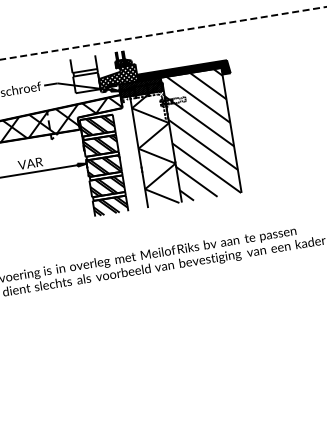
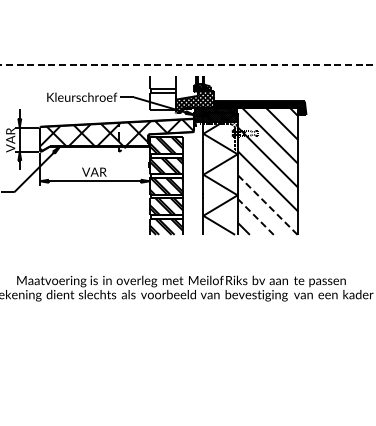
line: (206, 167) -> (267, 204), solid -> dashed
line: (196, 181) -> (255, 216), solid -> dashed

